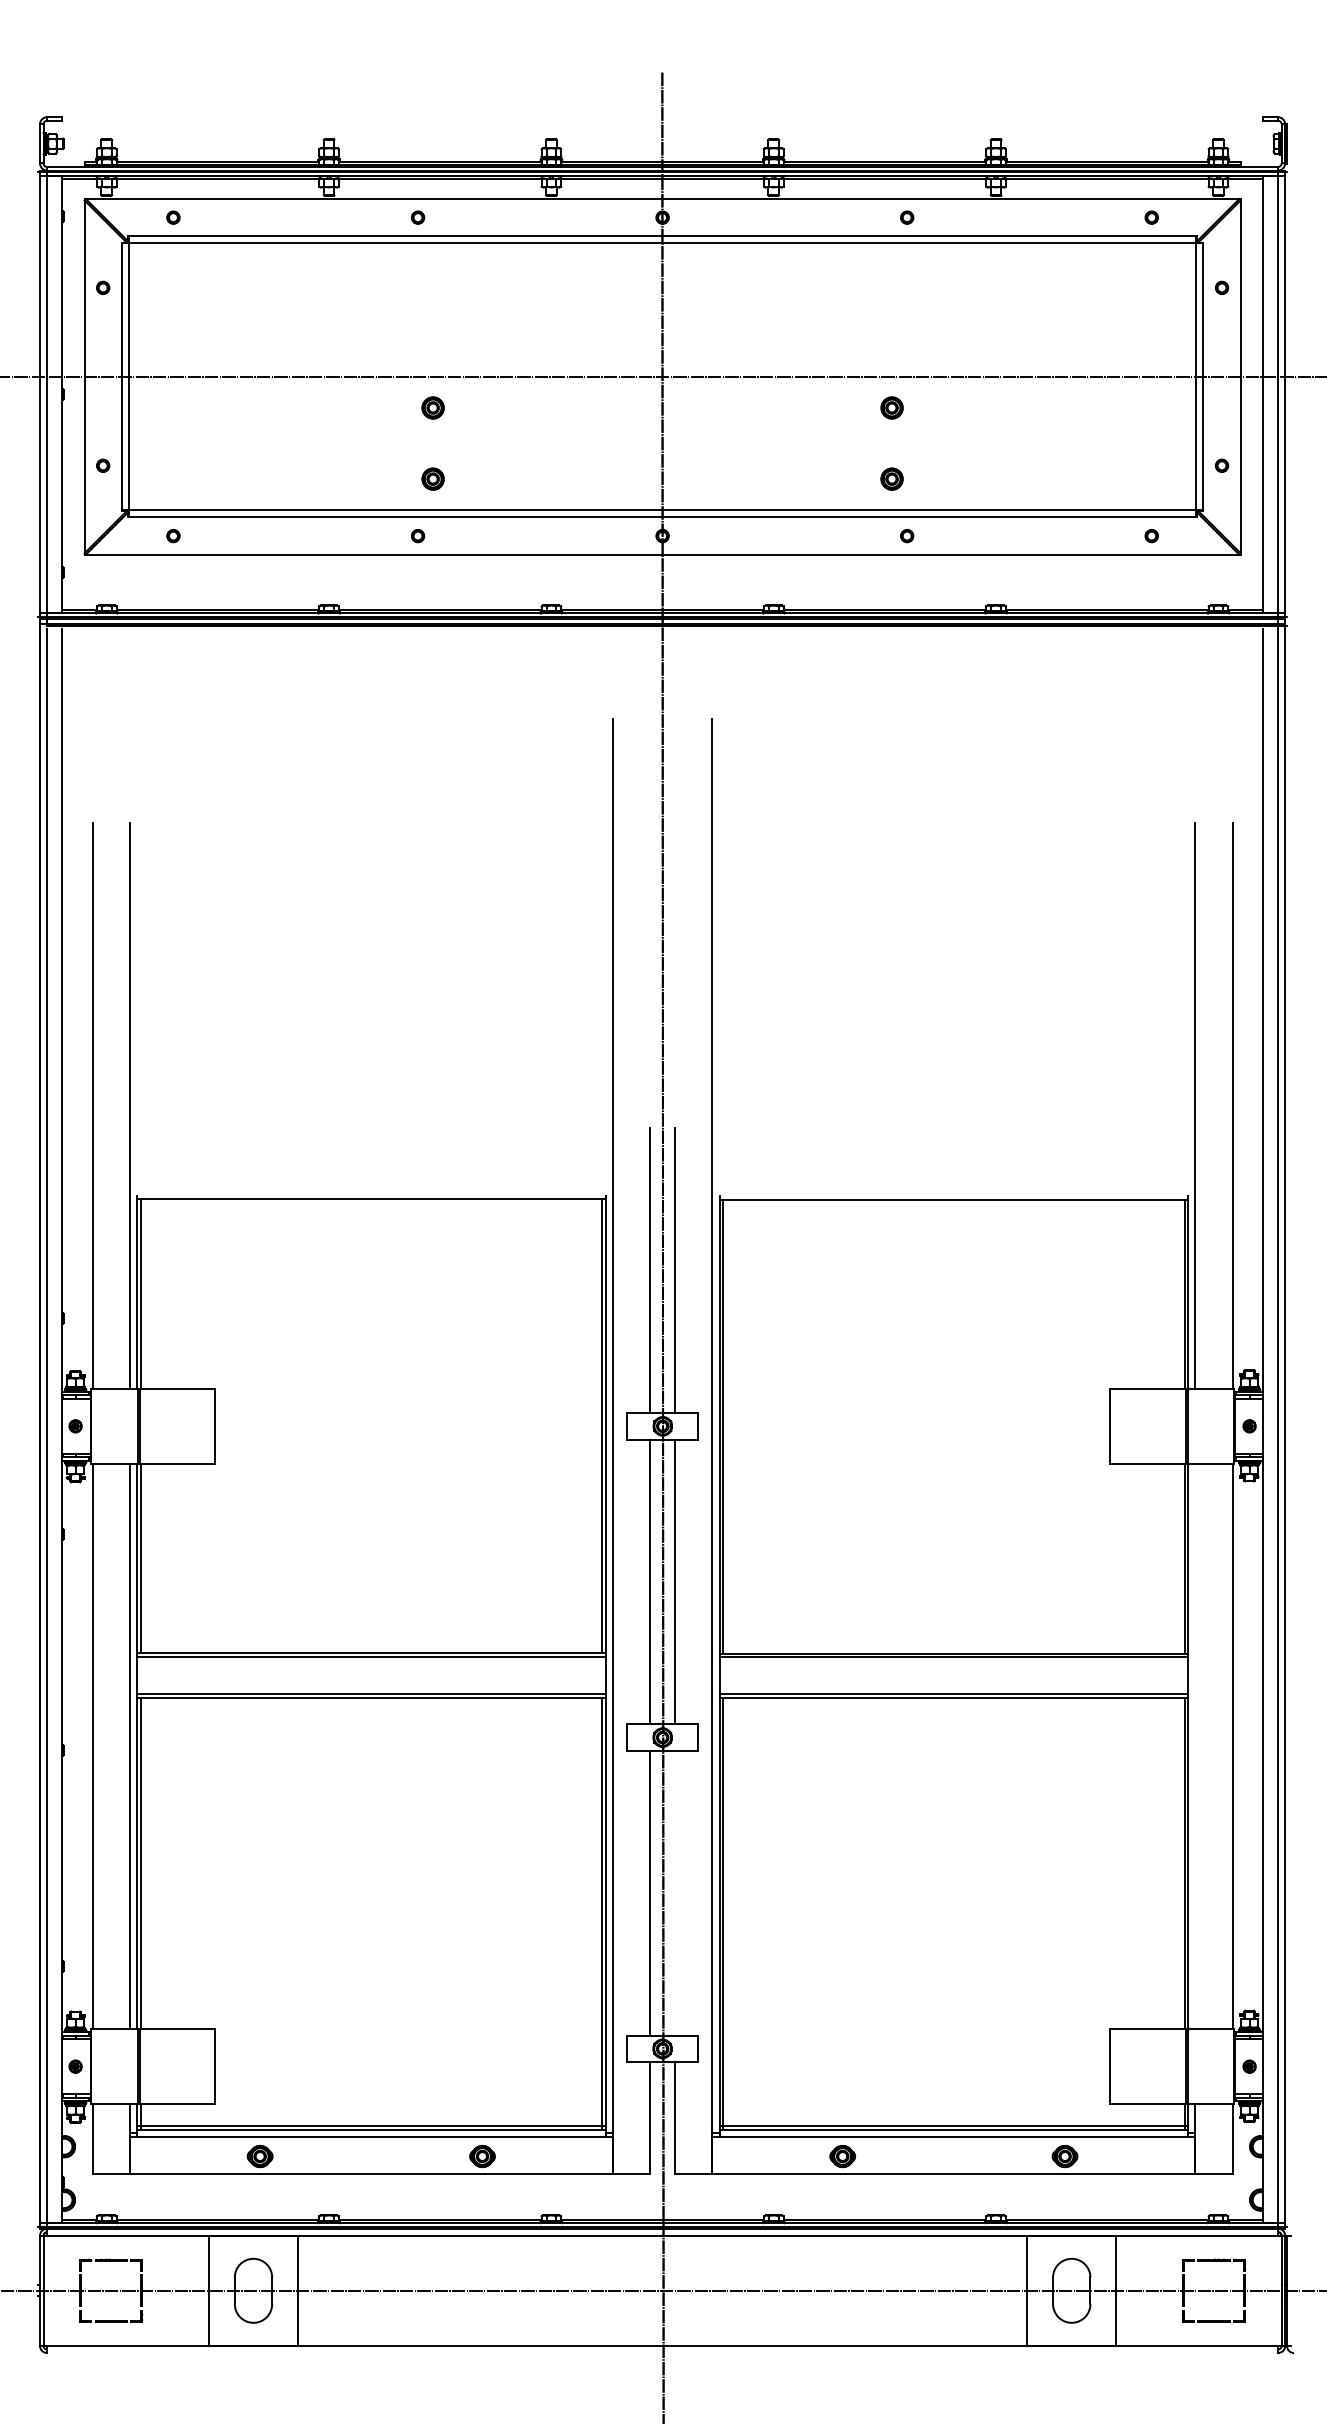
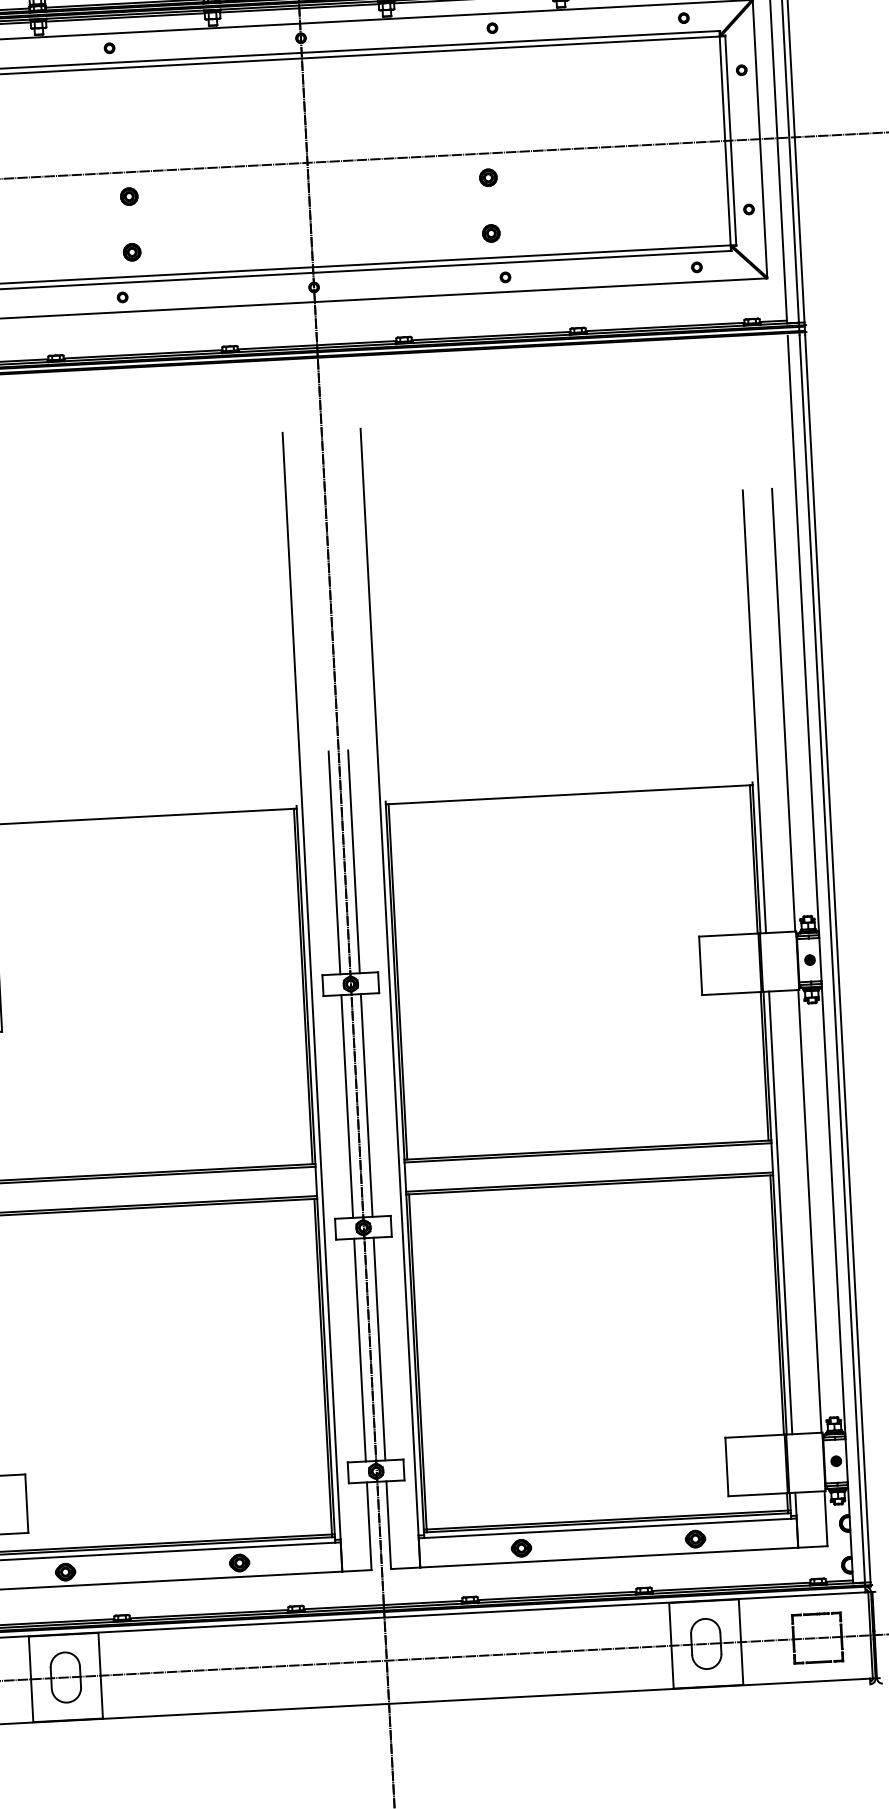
line: (1195, 1746) -> (780, 1212), added
line: (675, 1892) -> (379, 1348), added

